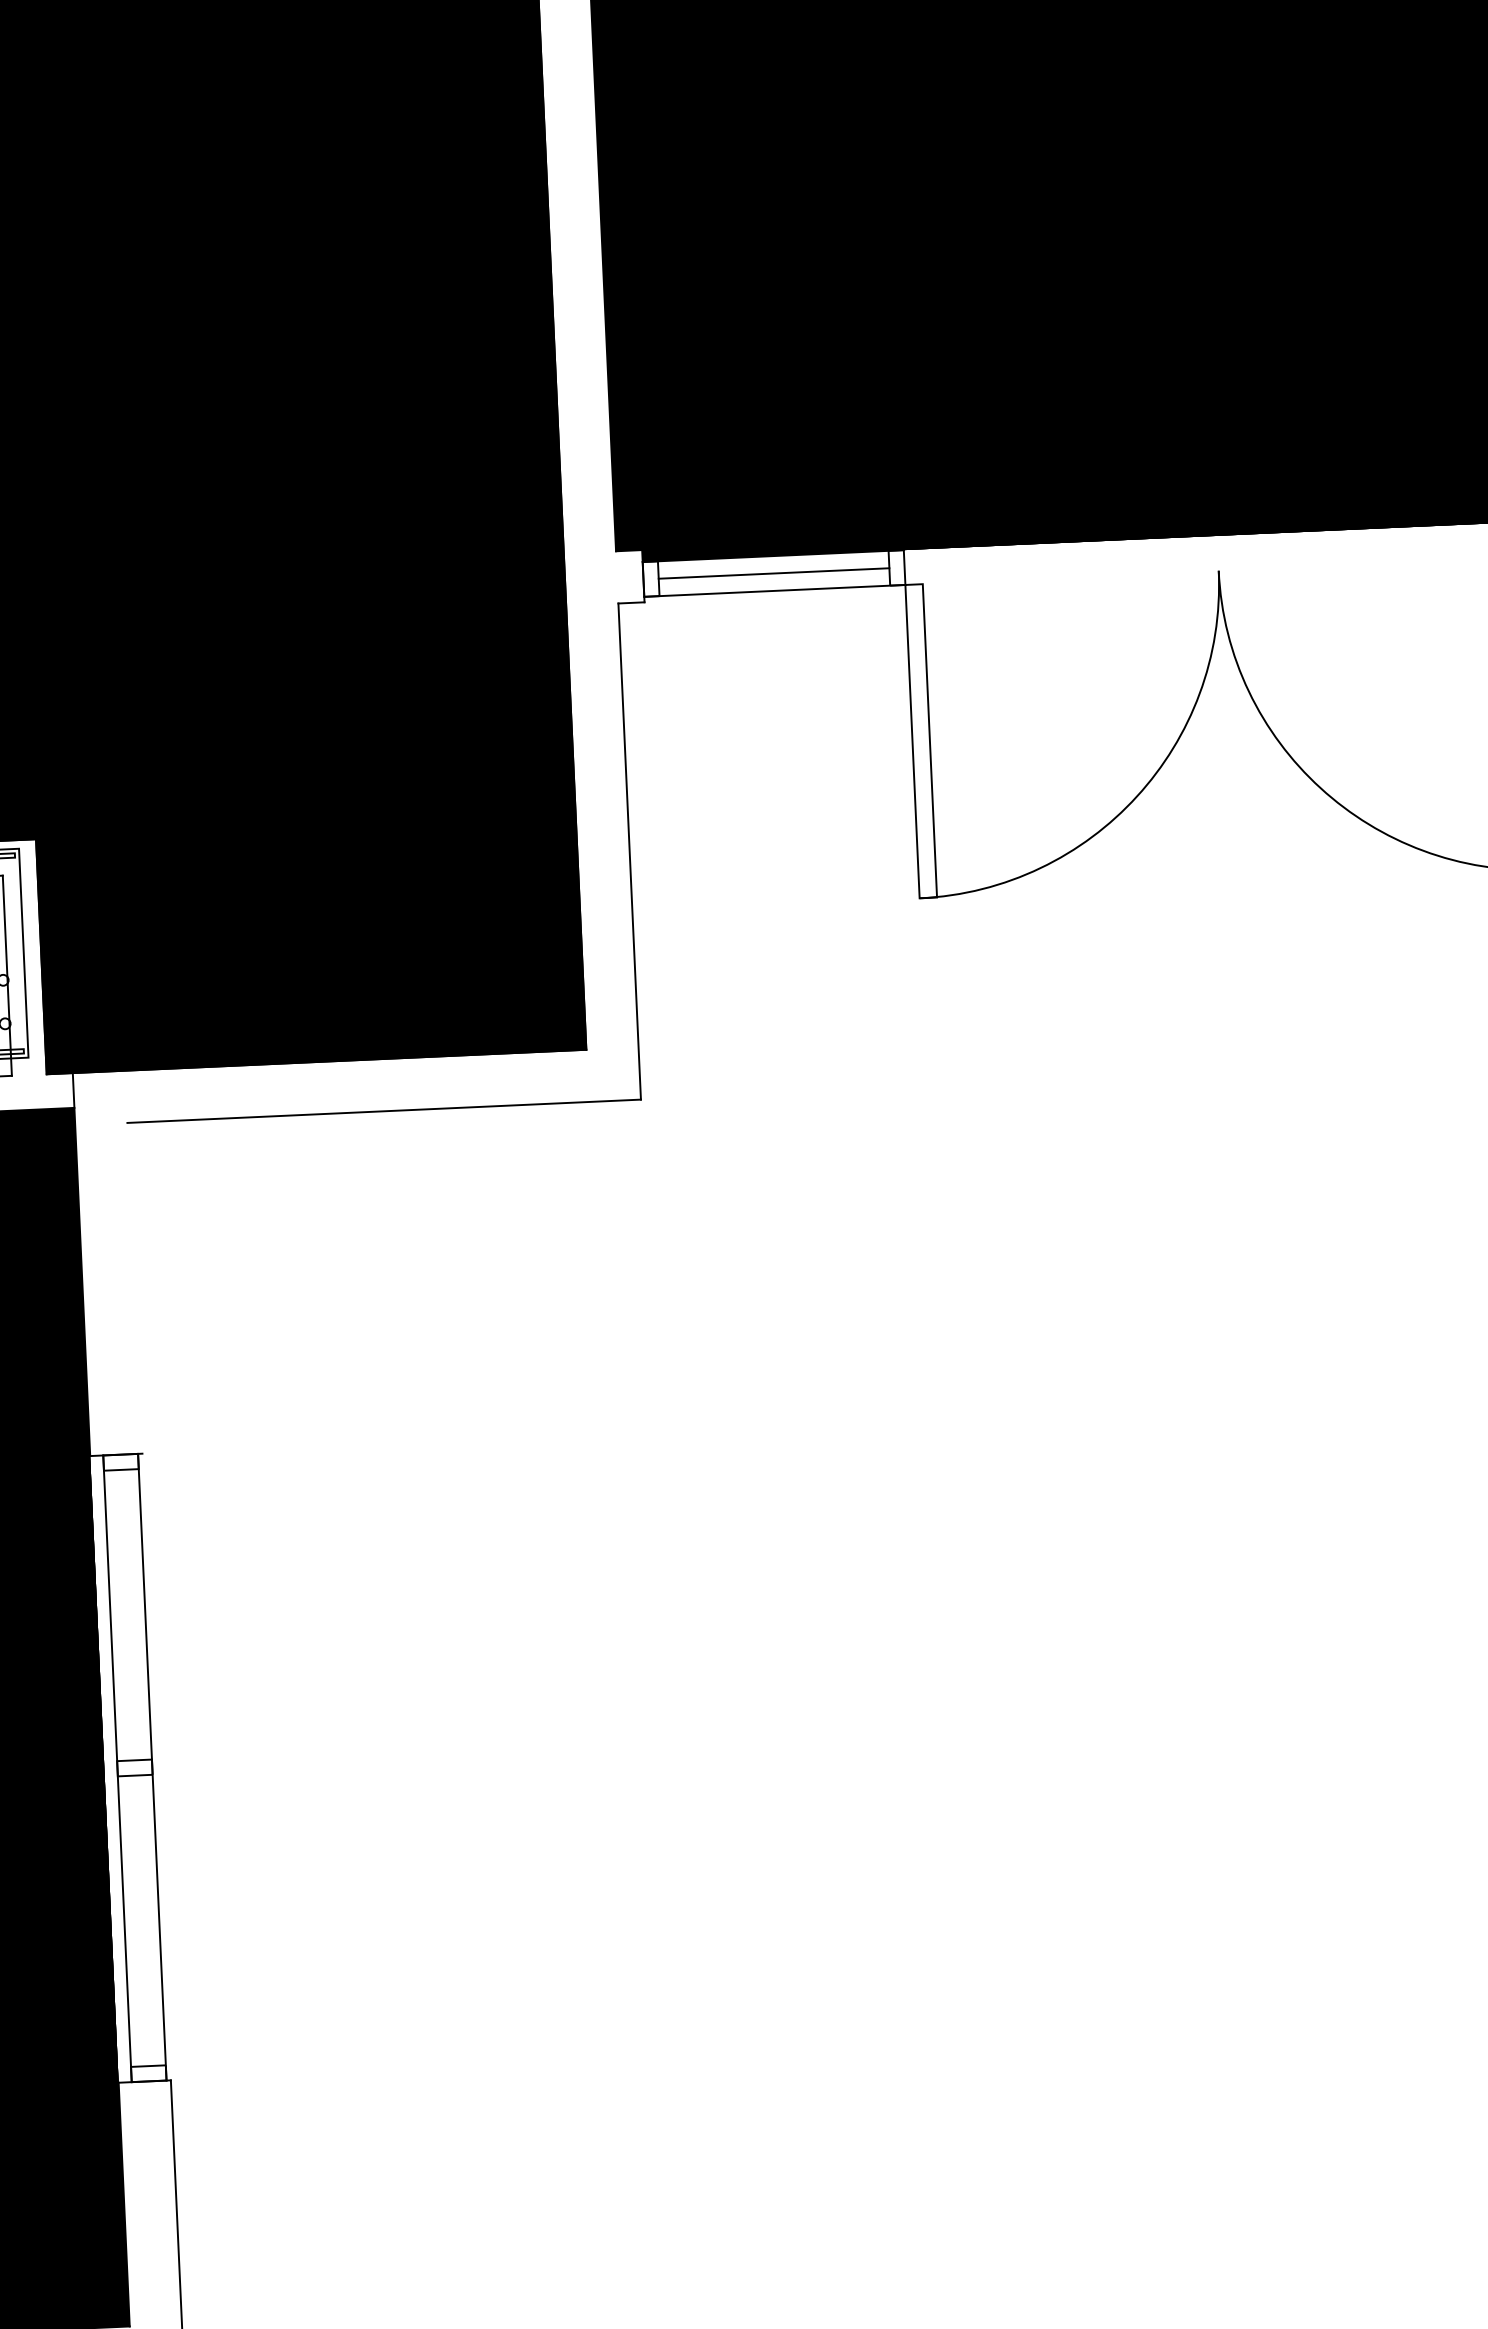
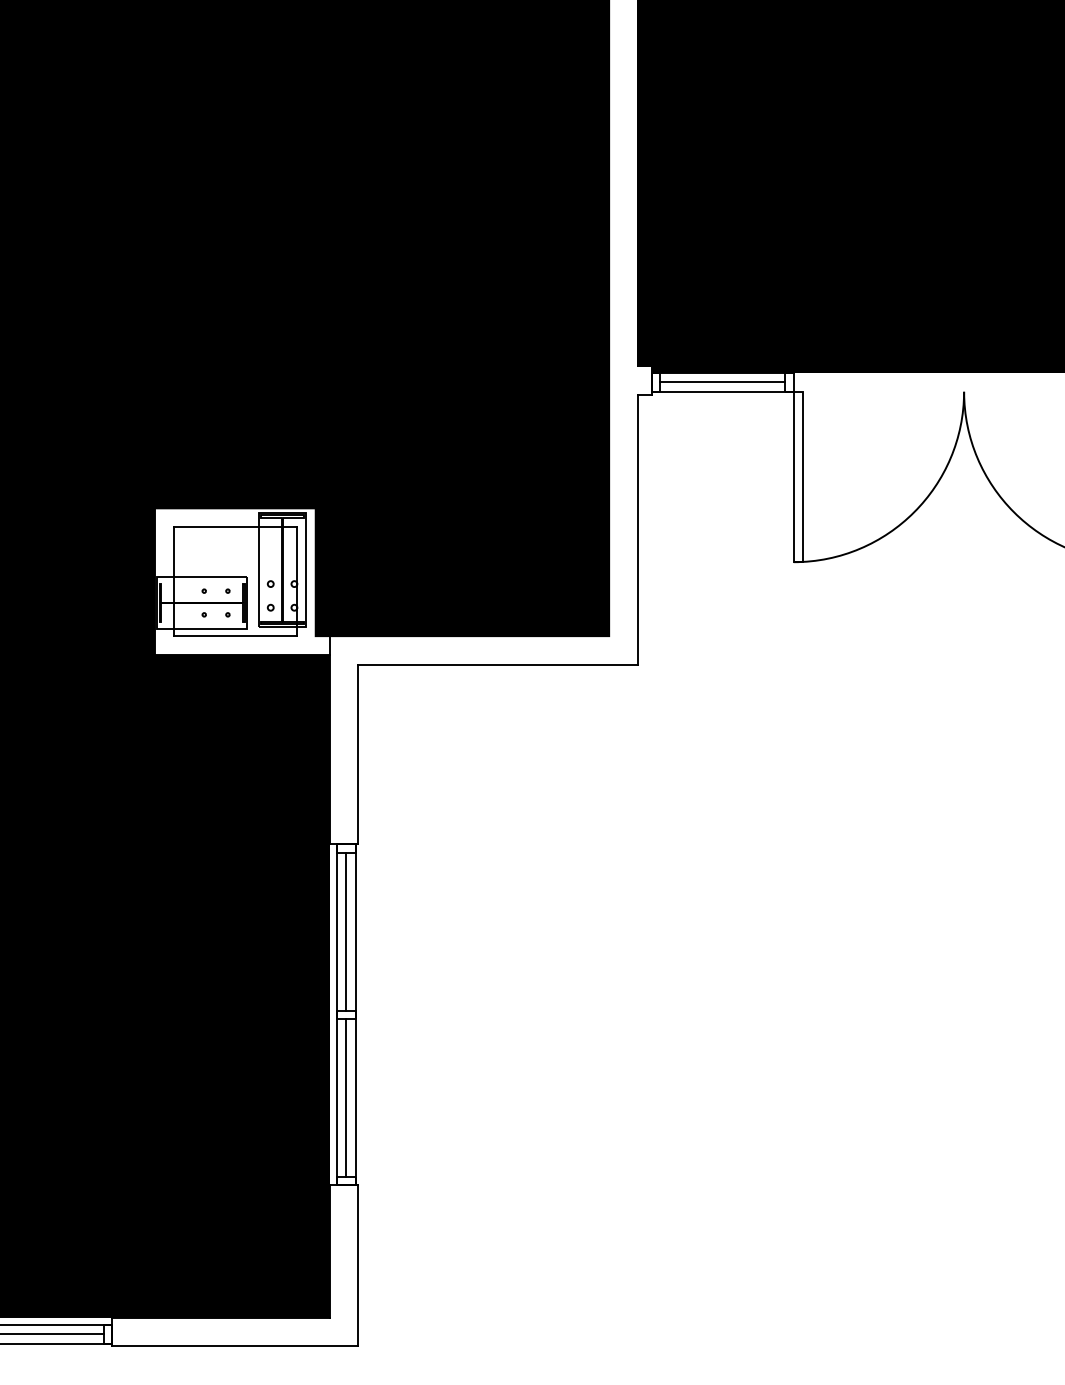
line: (135, 1288) -> (358, 754), added
line: (127, 1614) -> (346, 931), added
line: (141, 1920) -> (346, 1097), added

